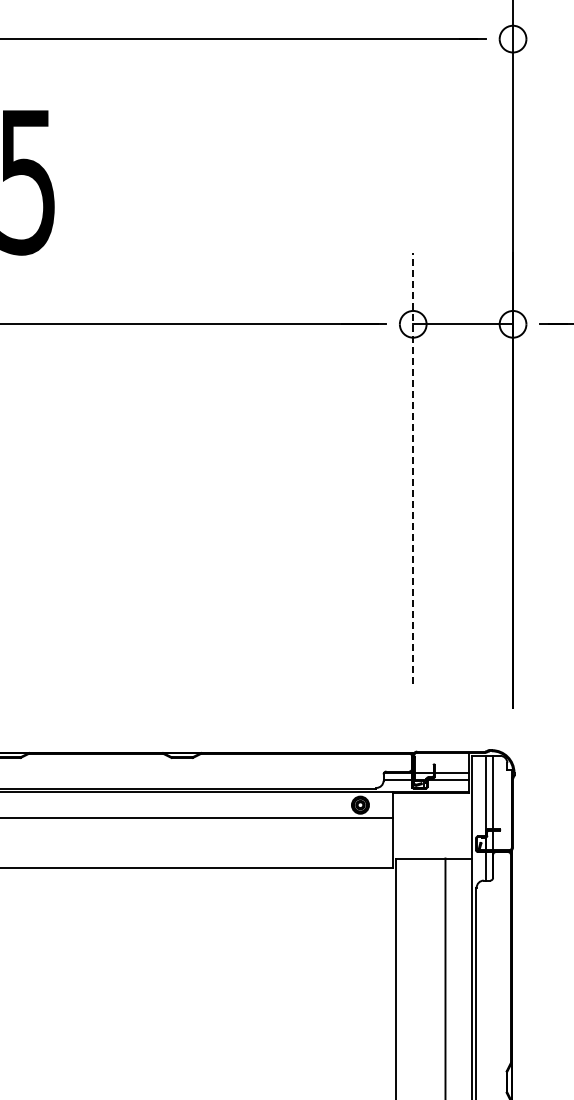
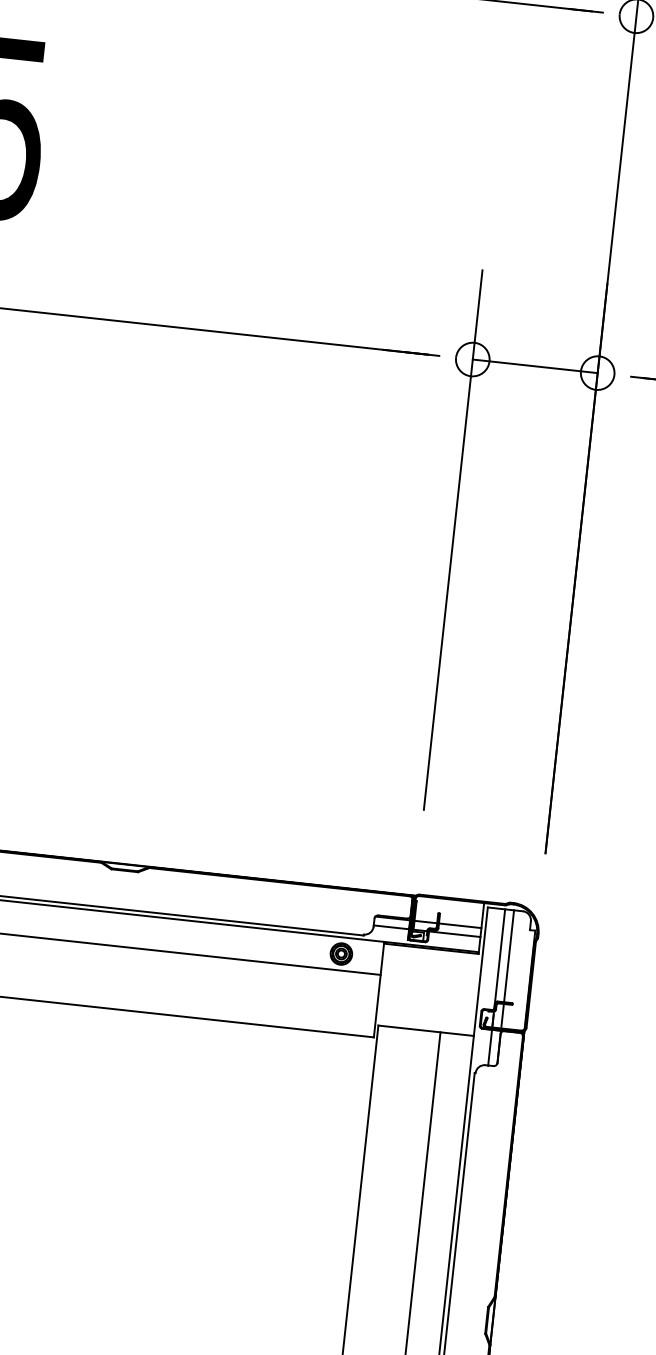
line: (413, 468) -> (453, 539), dashed -> solid

